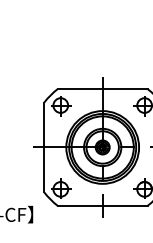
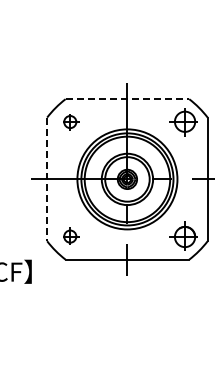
line: (102, 89) -> (127, 99), solid -> dashed
part: (61, 106) -> (70, 122), size x0.6
line: (44, 147) -> (47, 179), solid -> dashed
part: (61, 188) -> (70, 235), size x0.6

